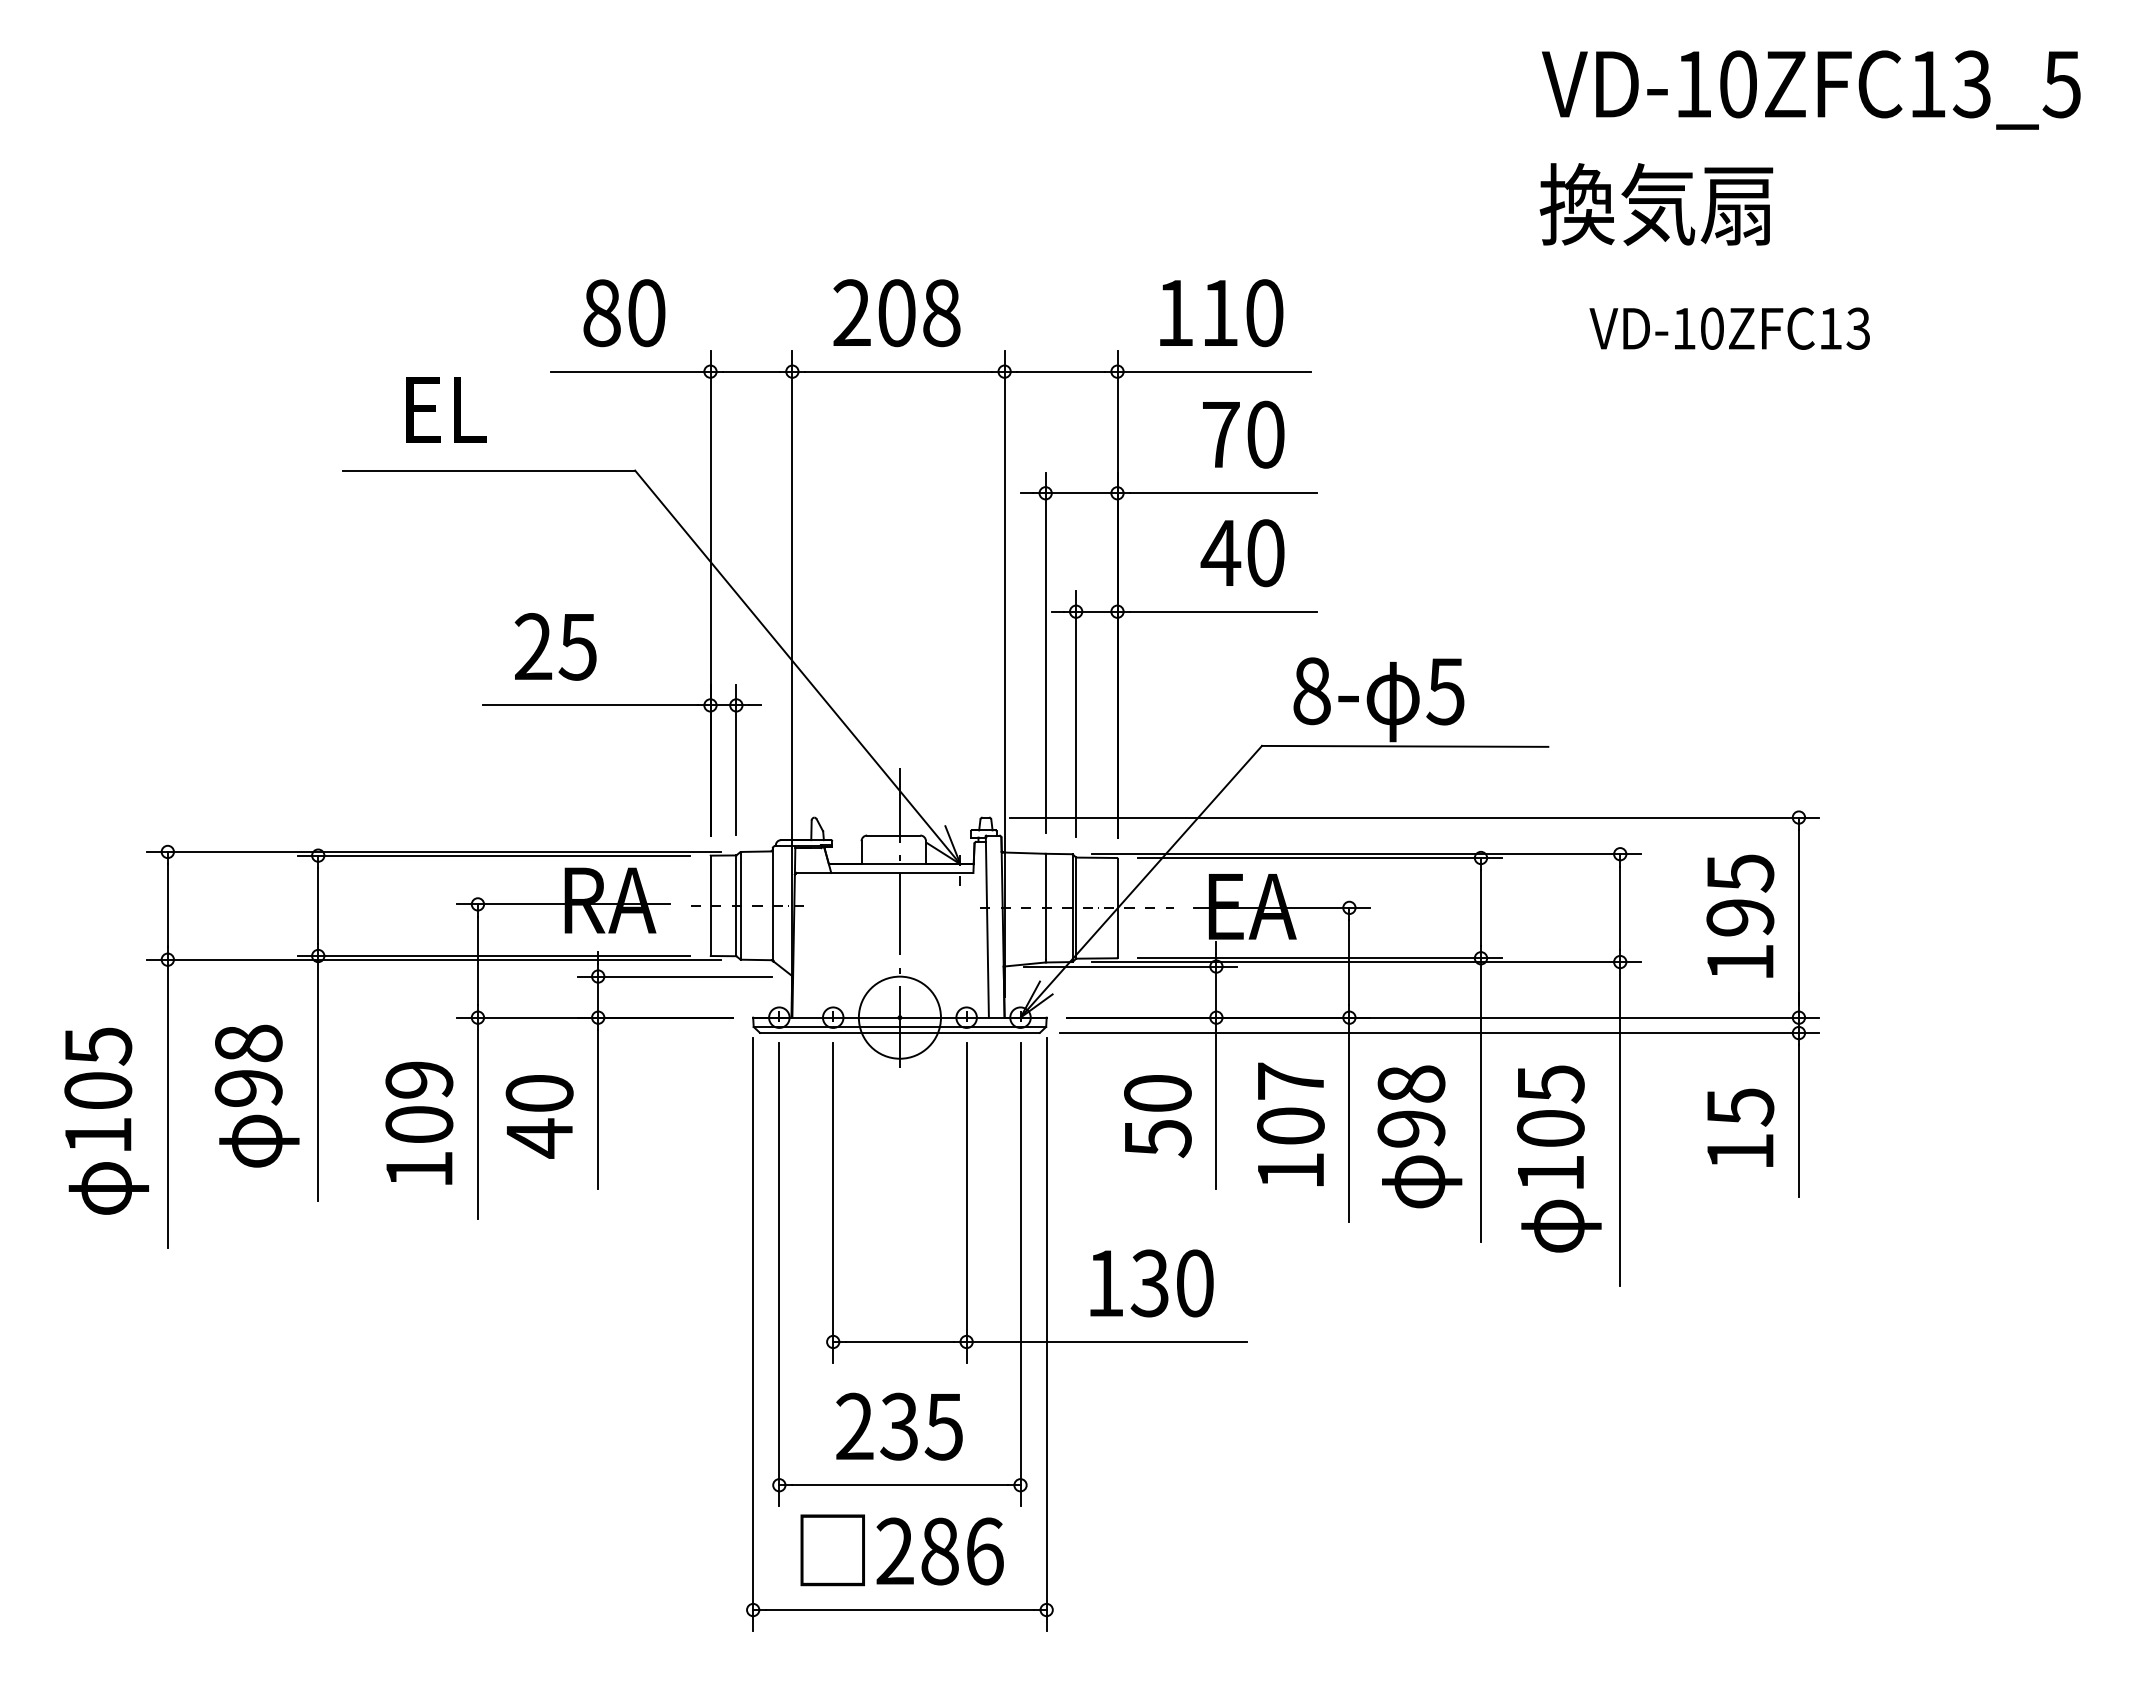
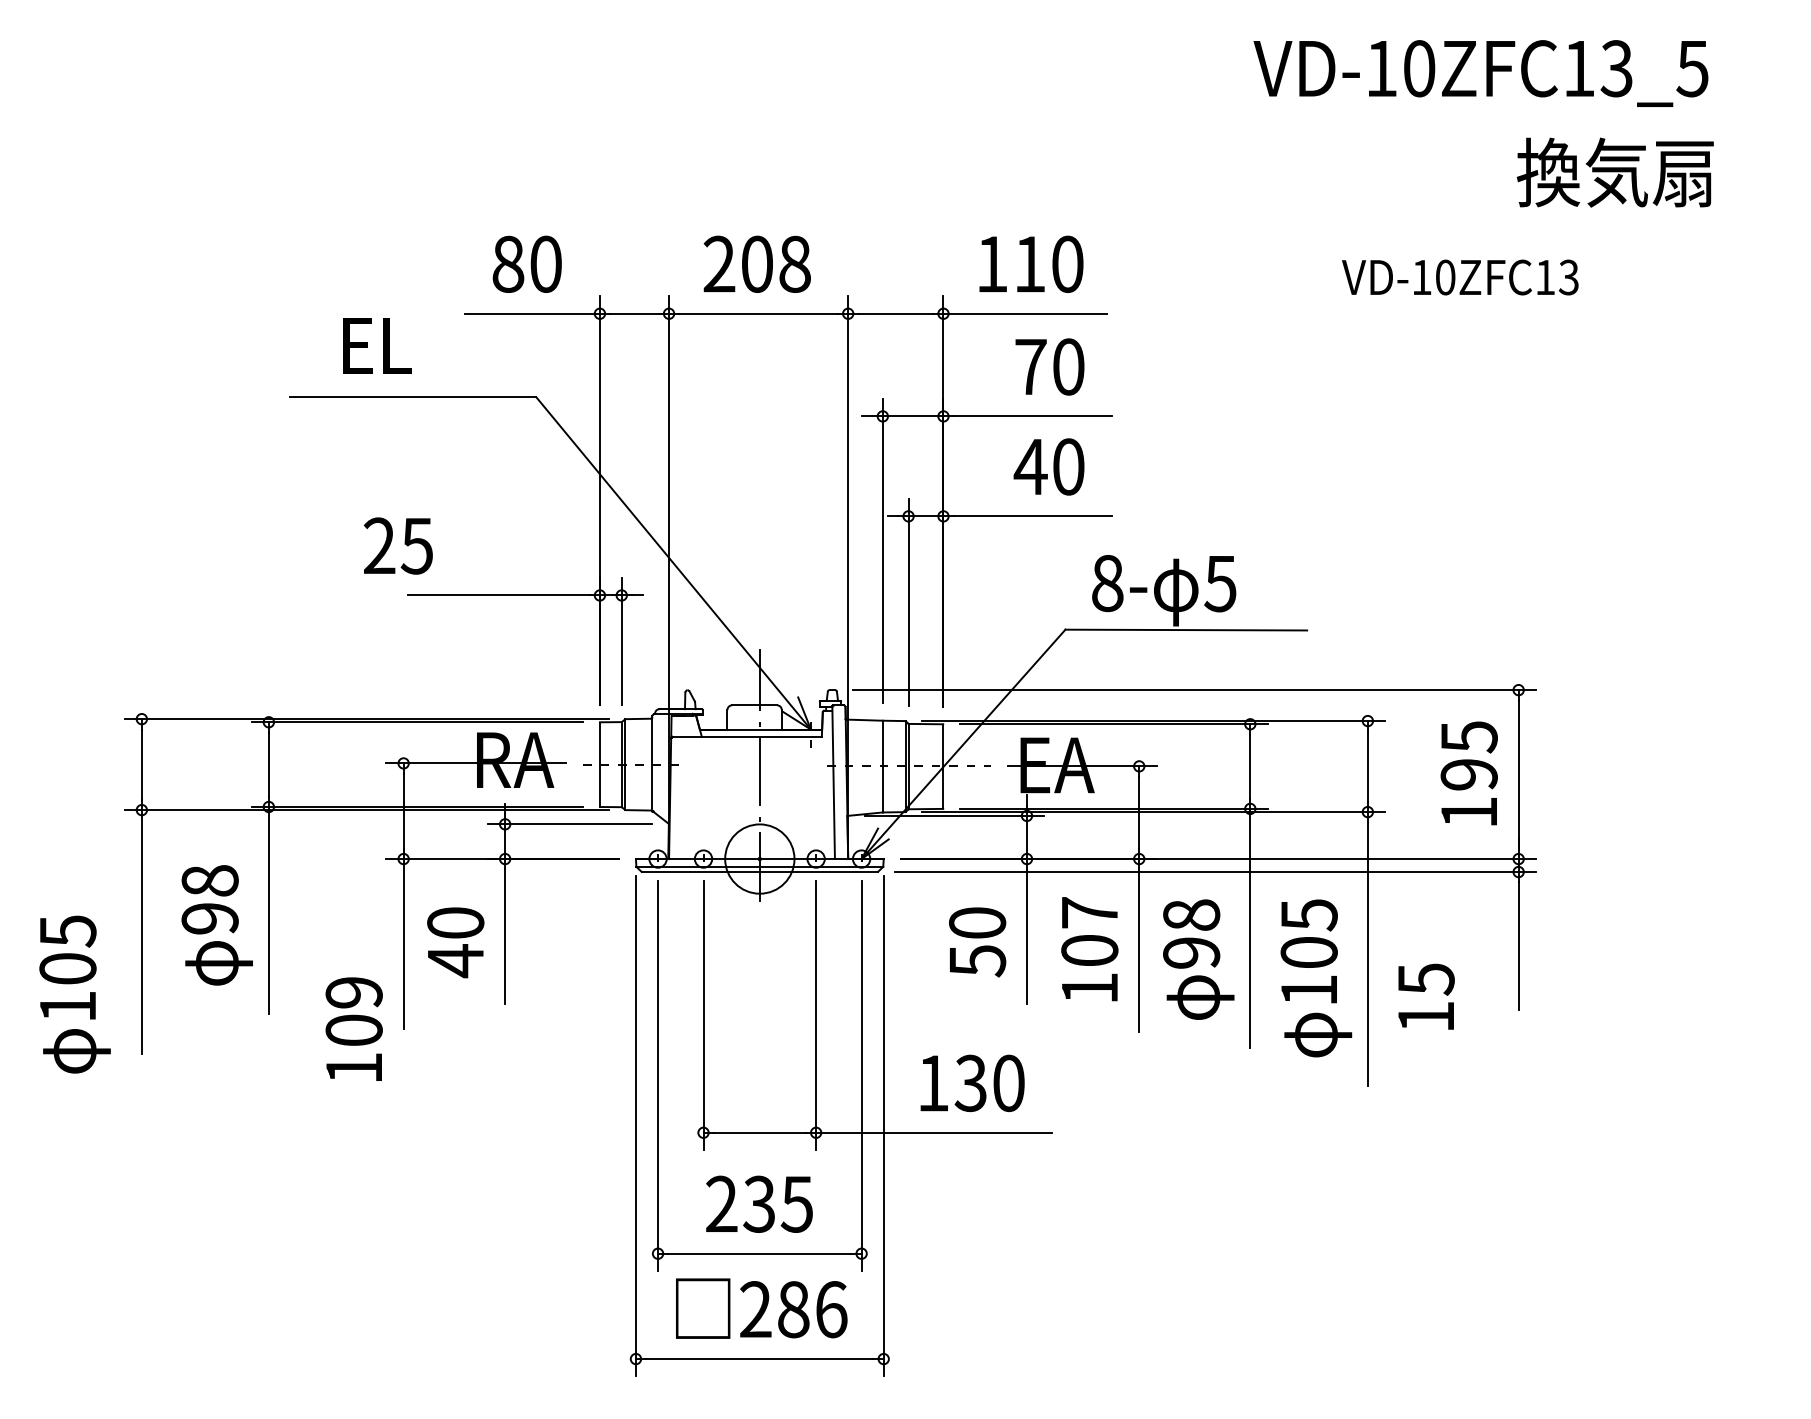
text: (1811, 89) -> (1481, 73), moved
text: (1656, 204) -> (1615, 172), moved
text: (555, 646) -> (398, 545), moved
text: (106, 1120) -> (74, 993), moved
text: (419, 1122) -> (354, 1028), moved
text: (1740, 1127) -> (1426, 996), moved

